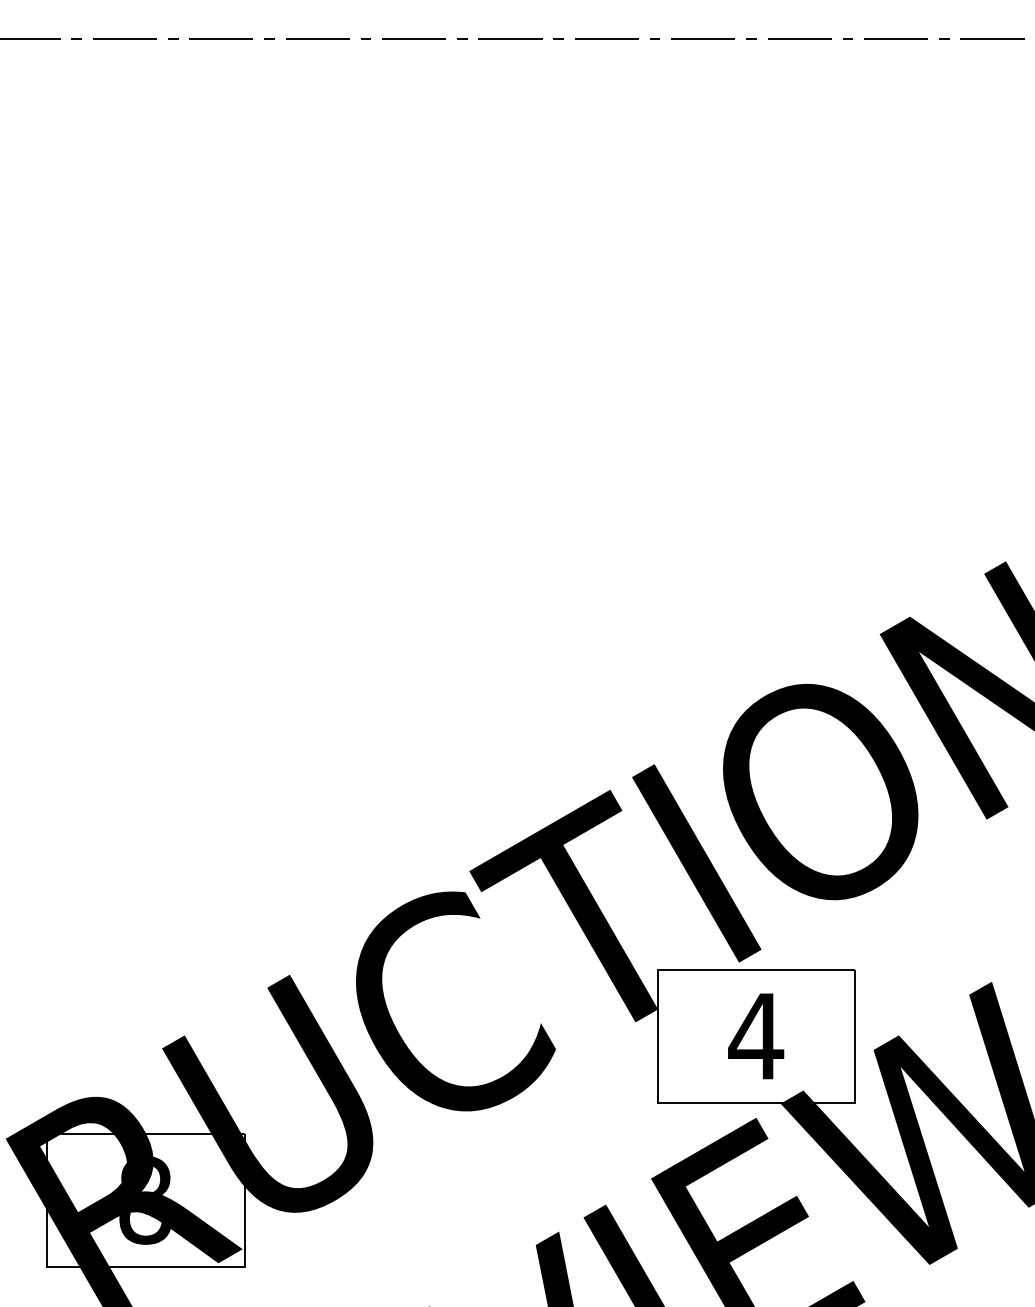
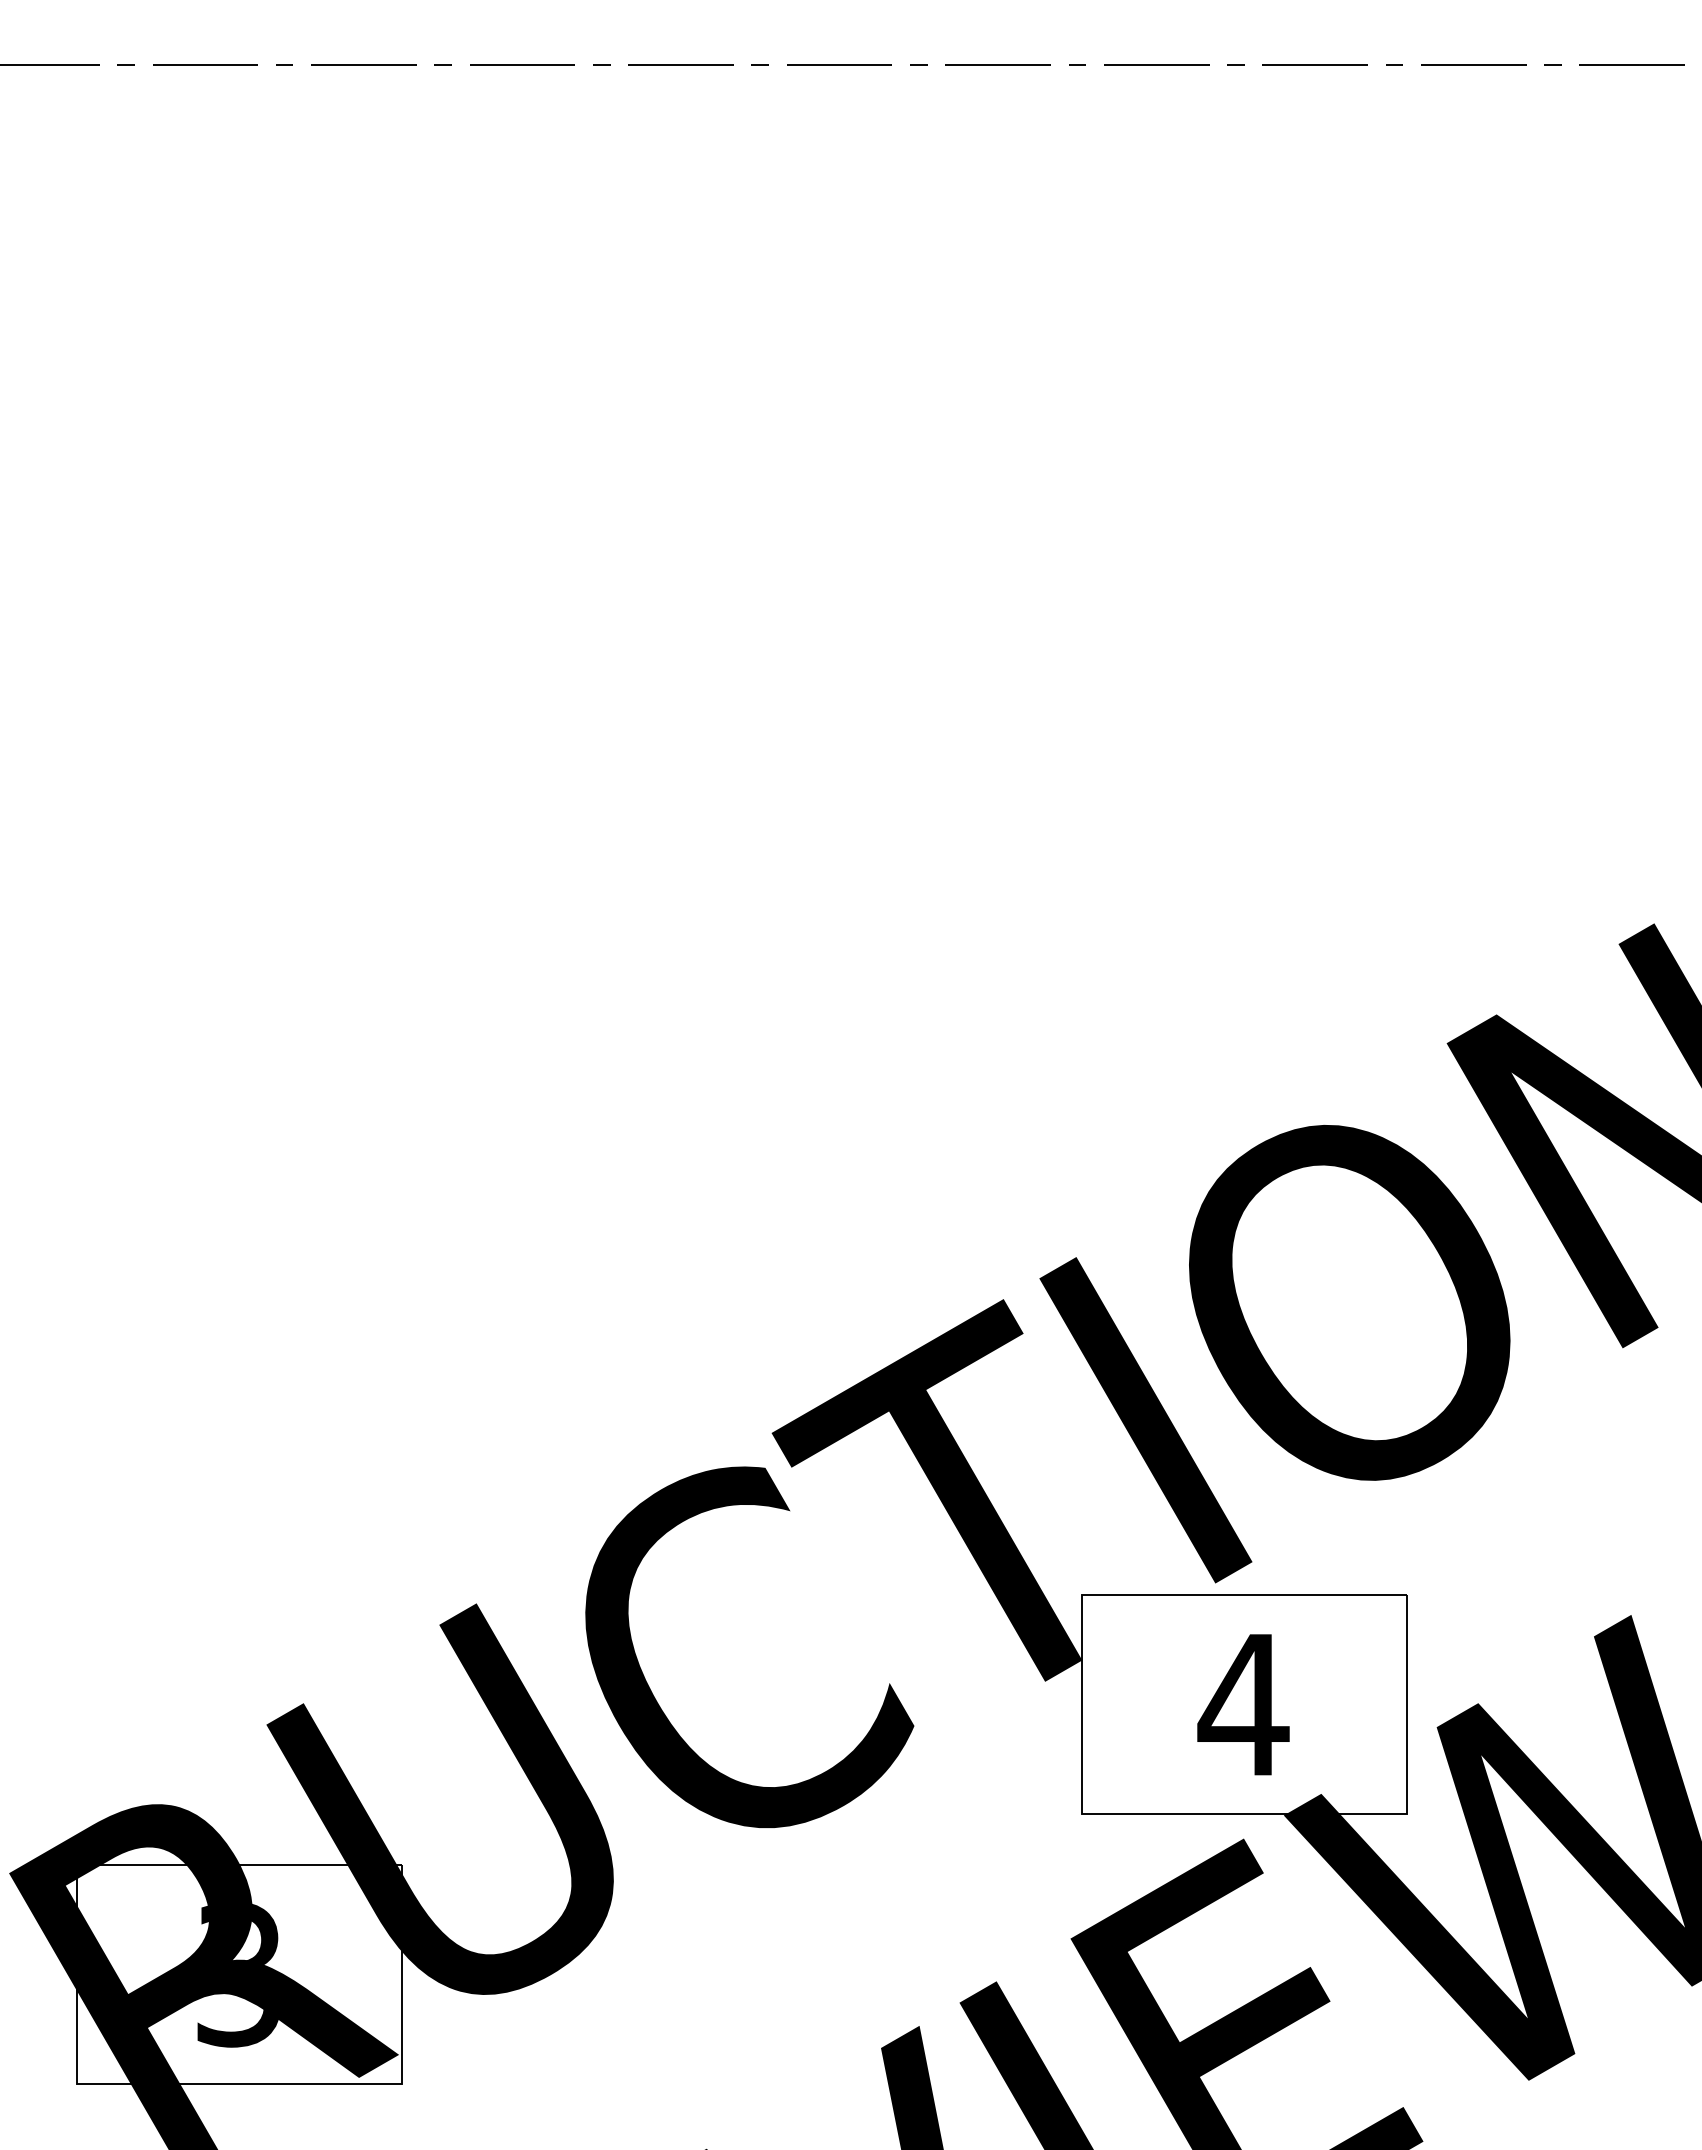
text: (144, 1200) -> (237, 1974), 8 -> 3

